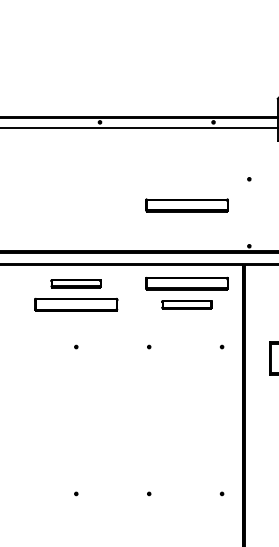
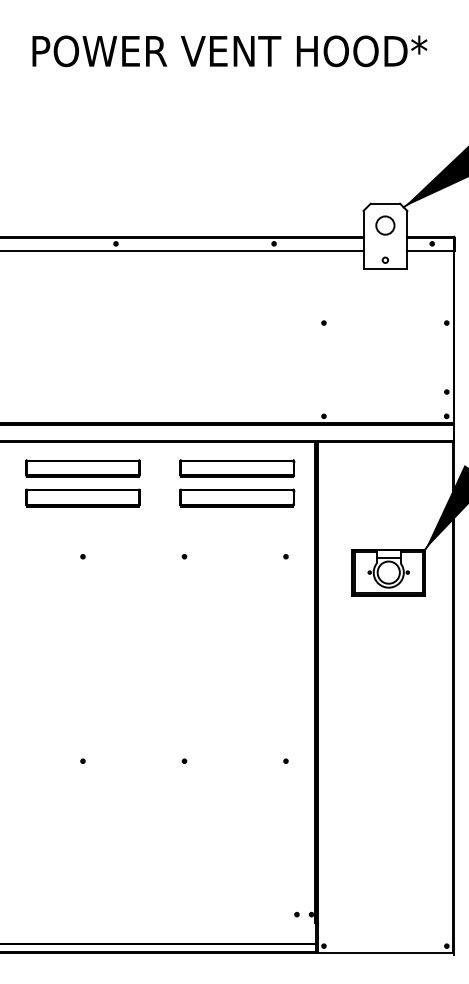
part: (187, 205) -> (237, 359), removed
part: (75, 283) -> (82, 468), size x1.67
part: (187, 304) -> (237, 497), size x1.67

